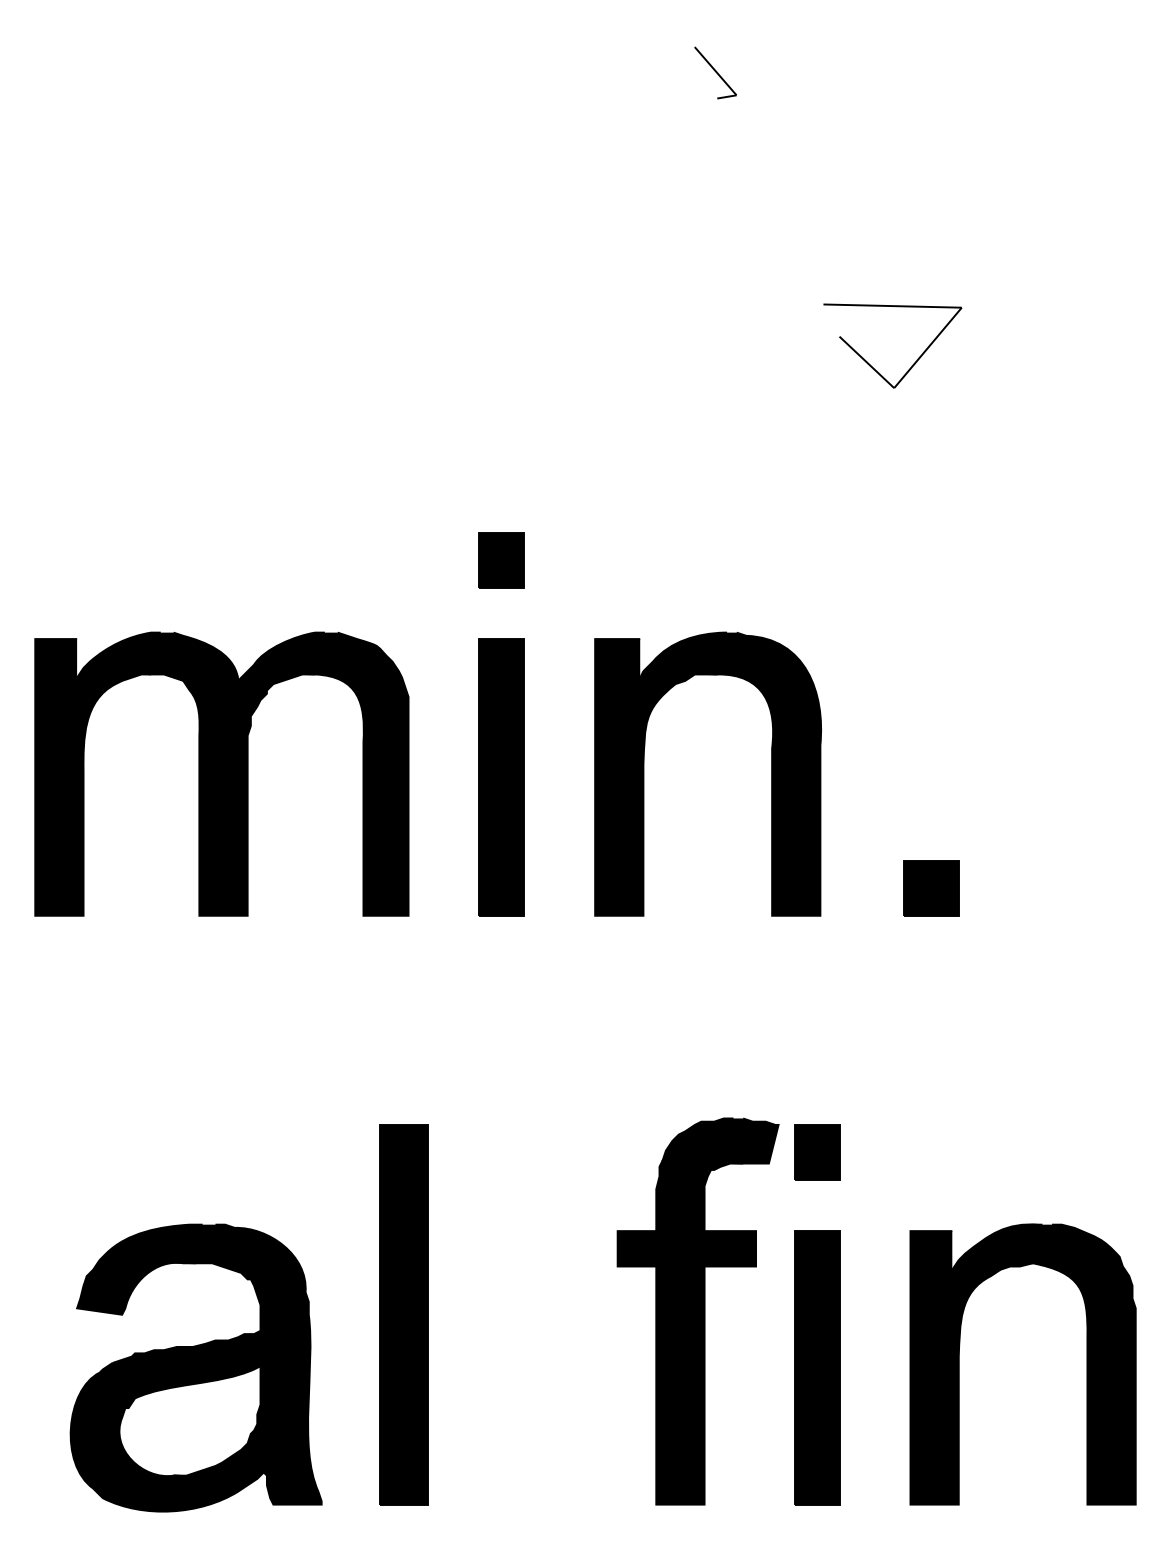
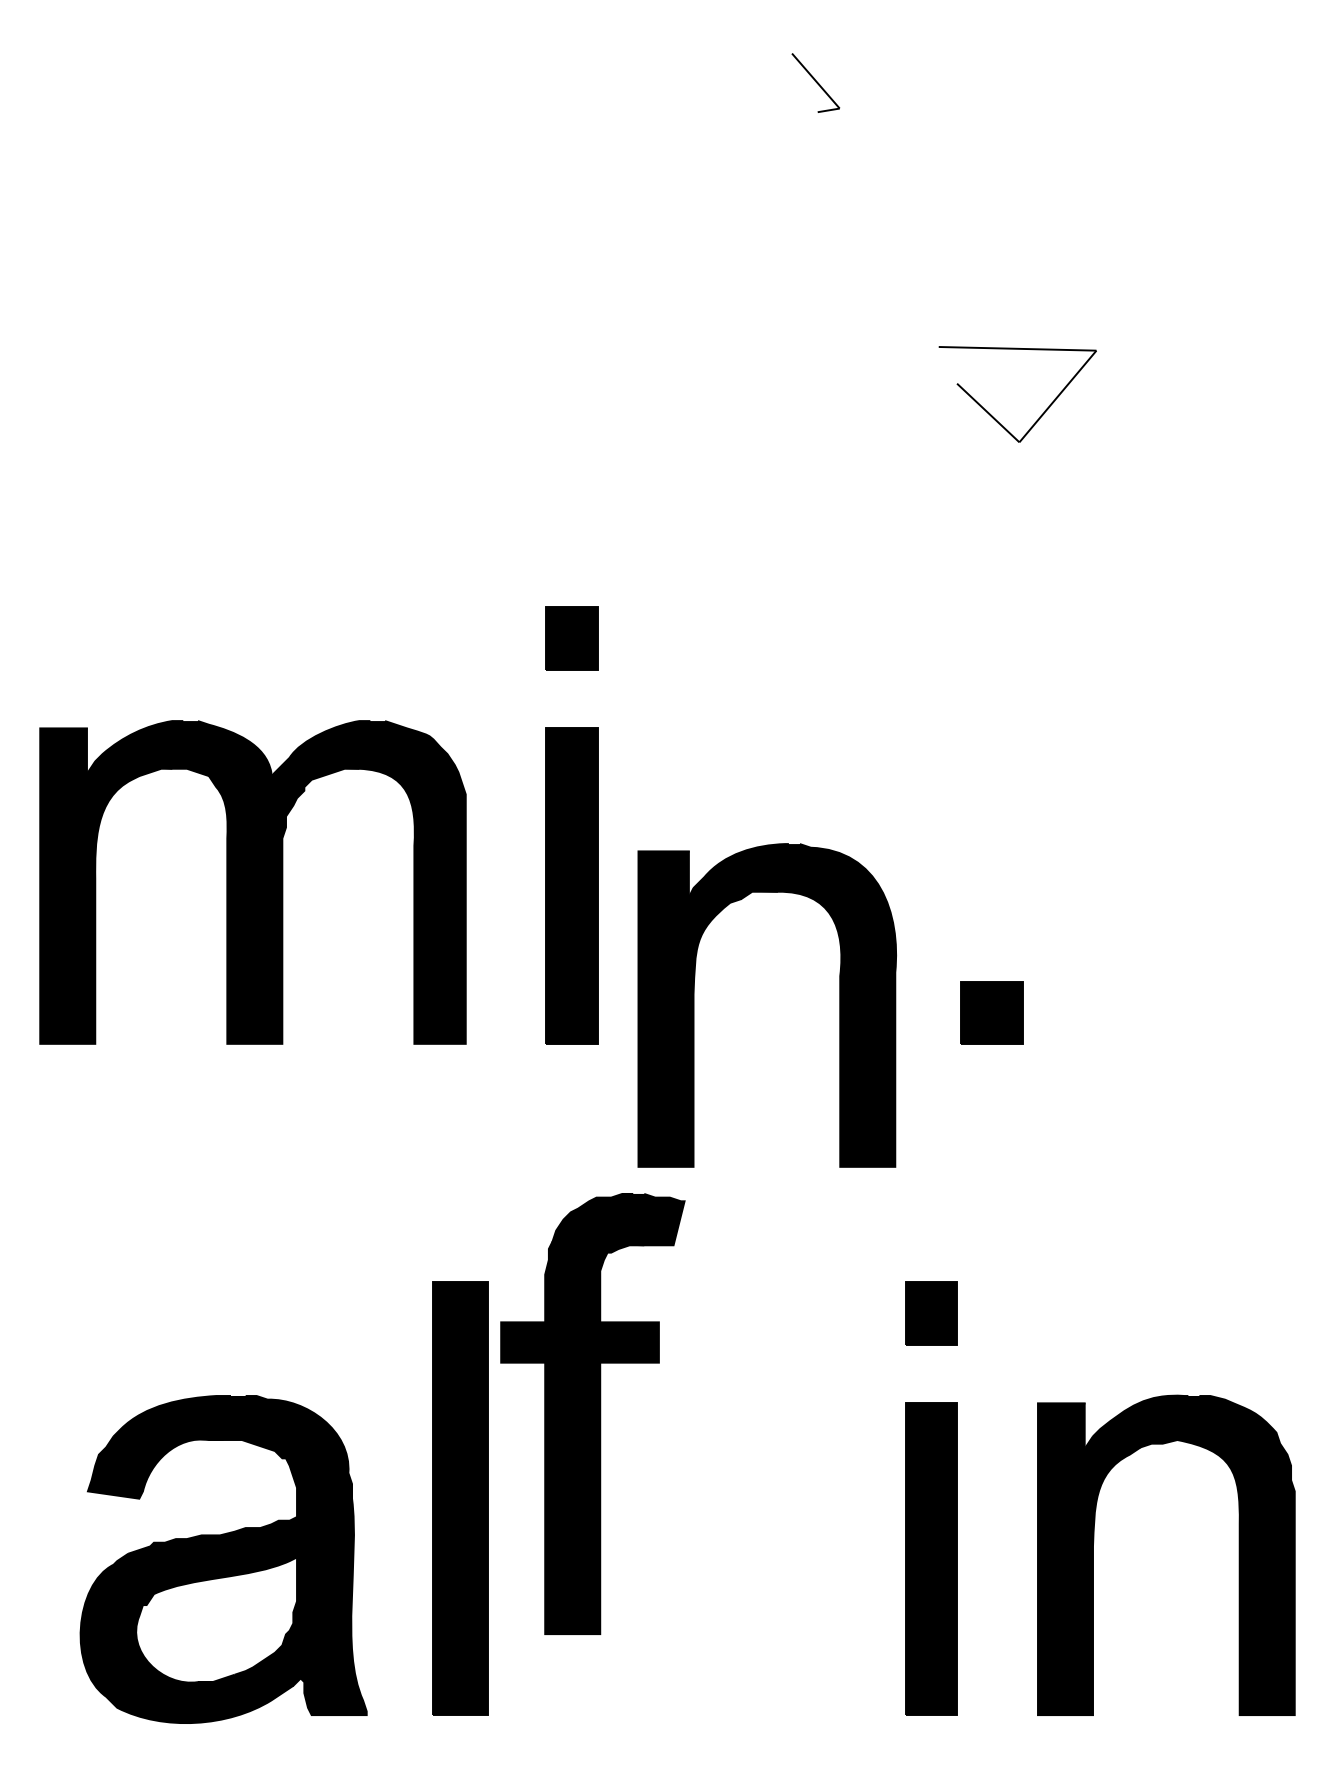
part: (644, 774) -> (694, 1005), moved
part: (931, 888) -> (991, 1012), moved
part: (697, 1311) -> (592, 1413), moved

